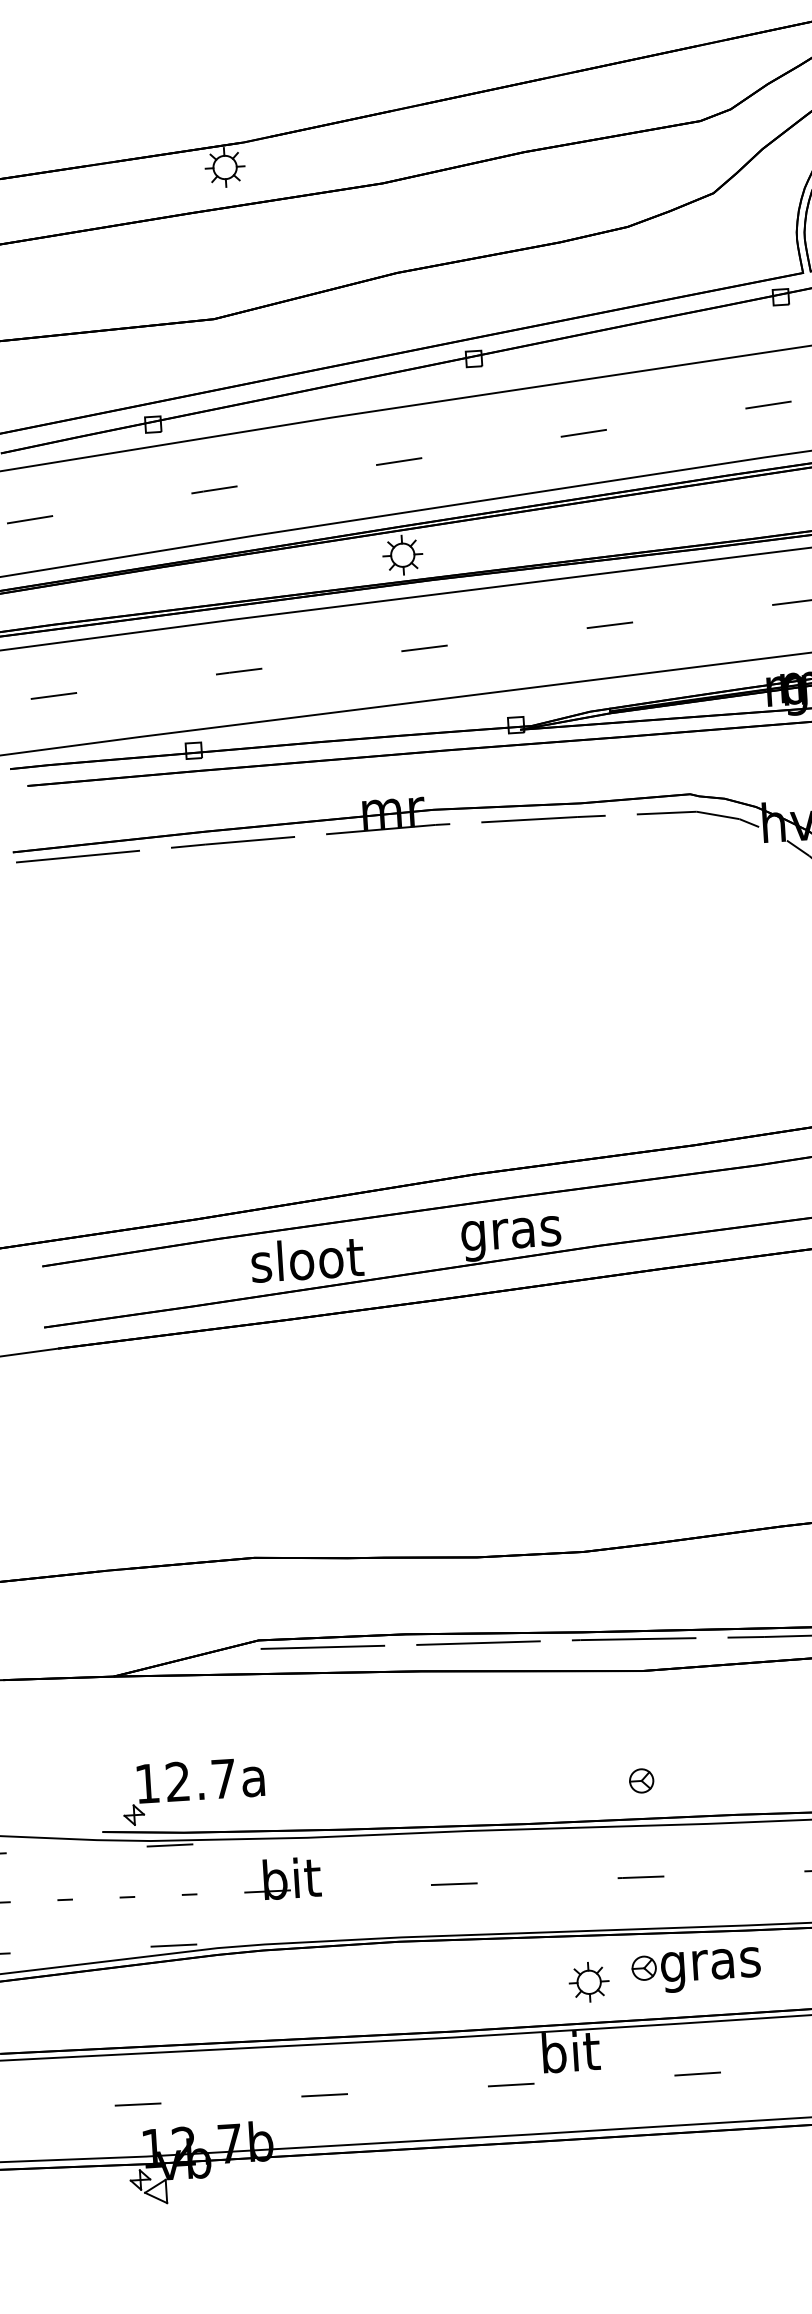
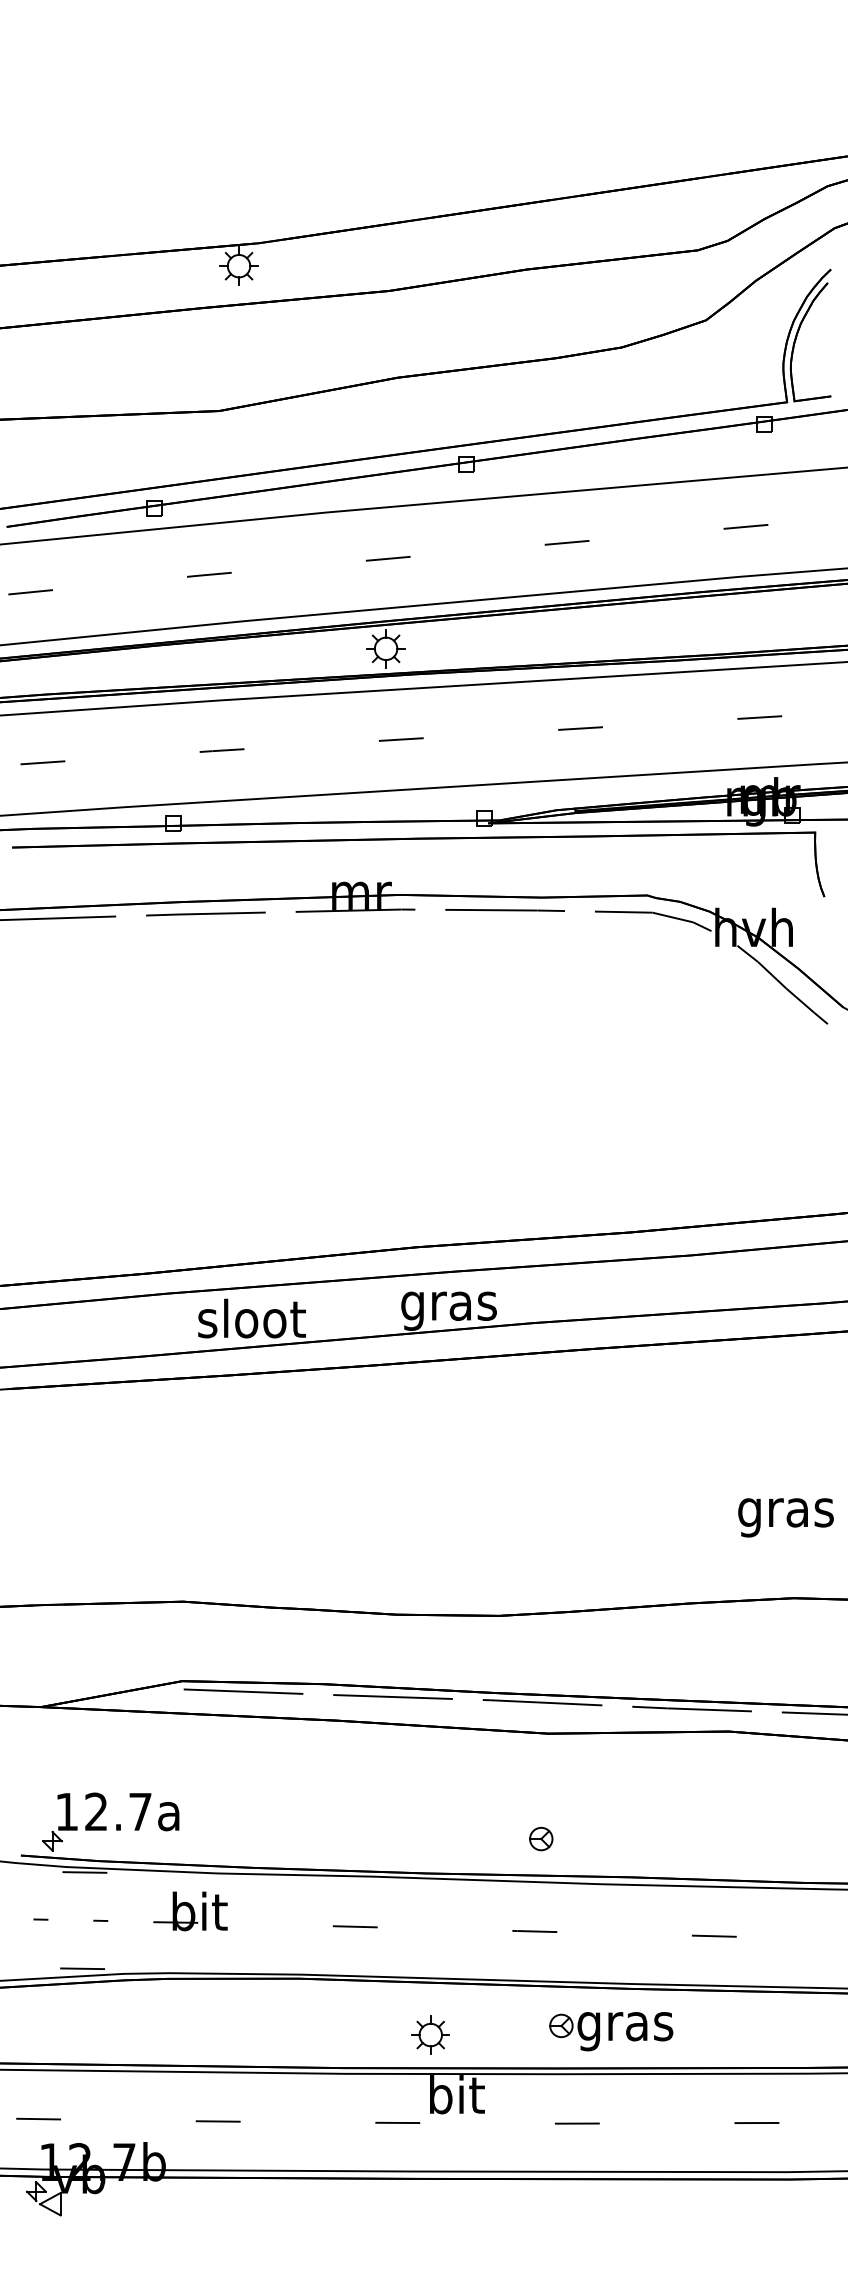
part: (696, 1970) -> (611, 2031), moved
part: (588, 1981) -> (430, 2034), moved

